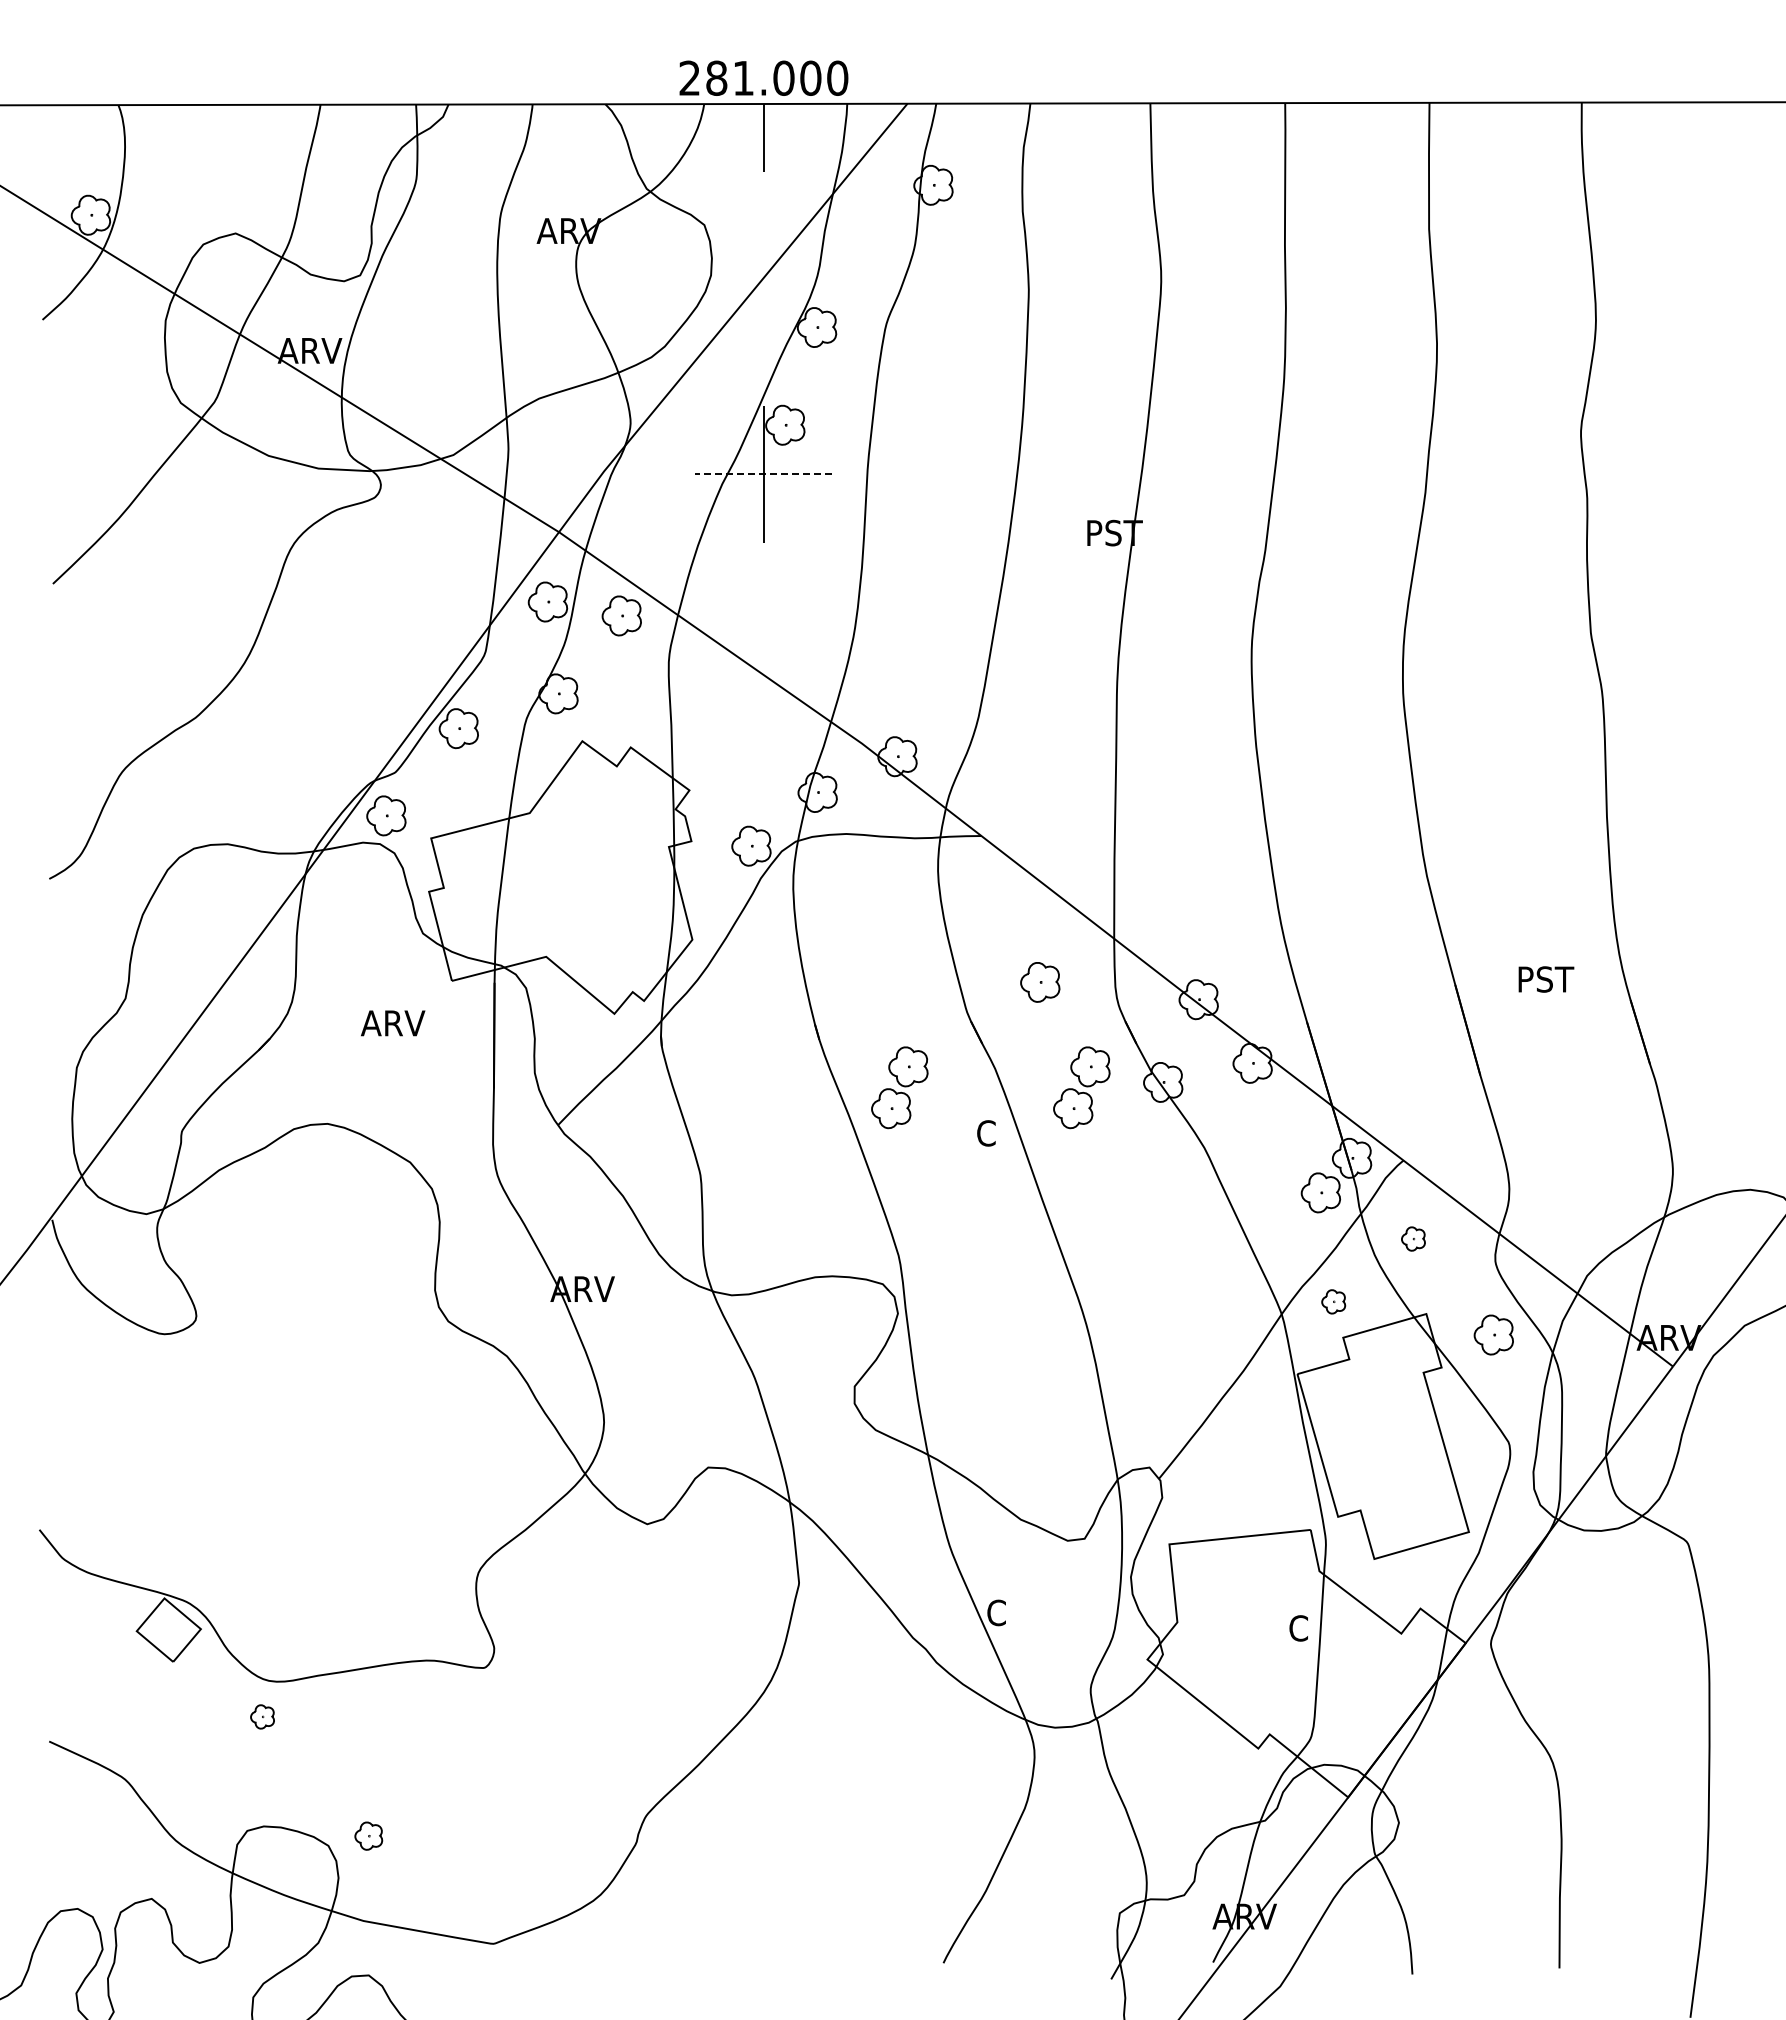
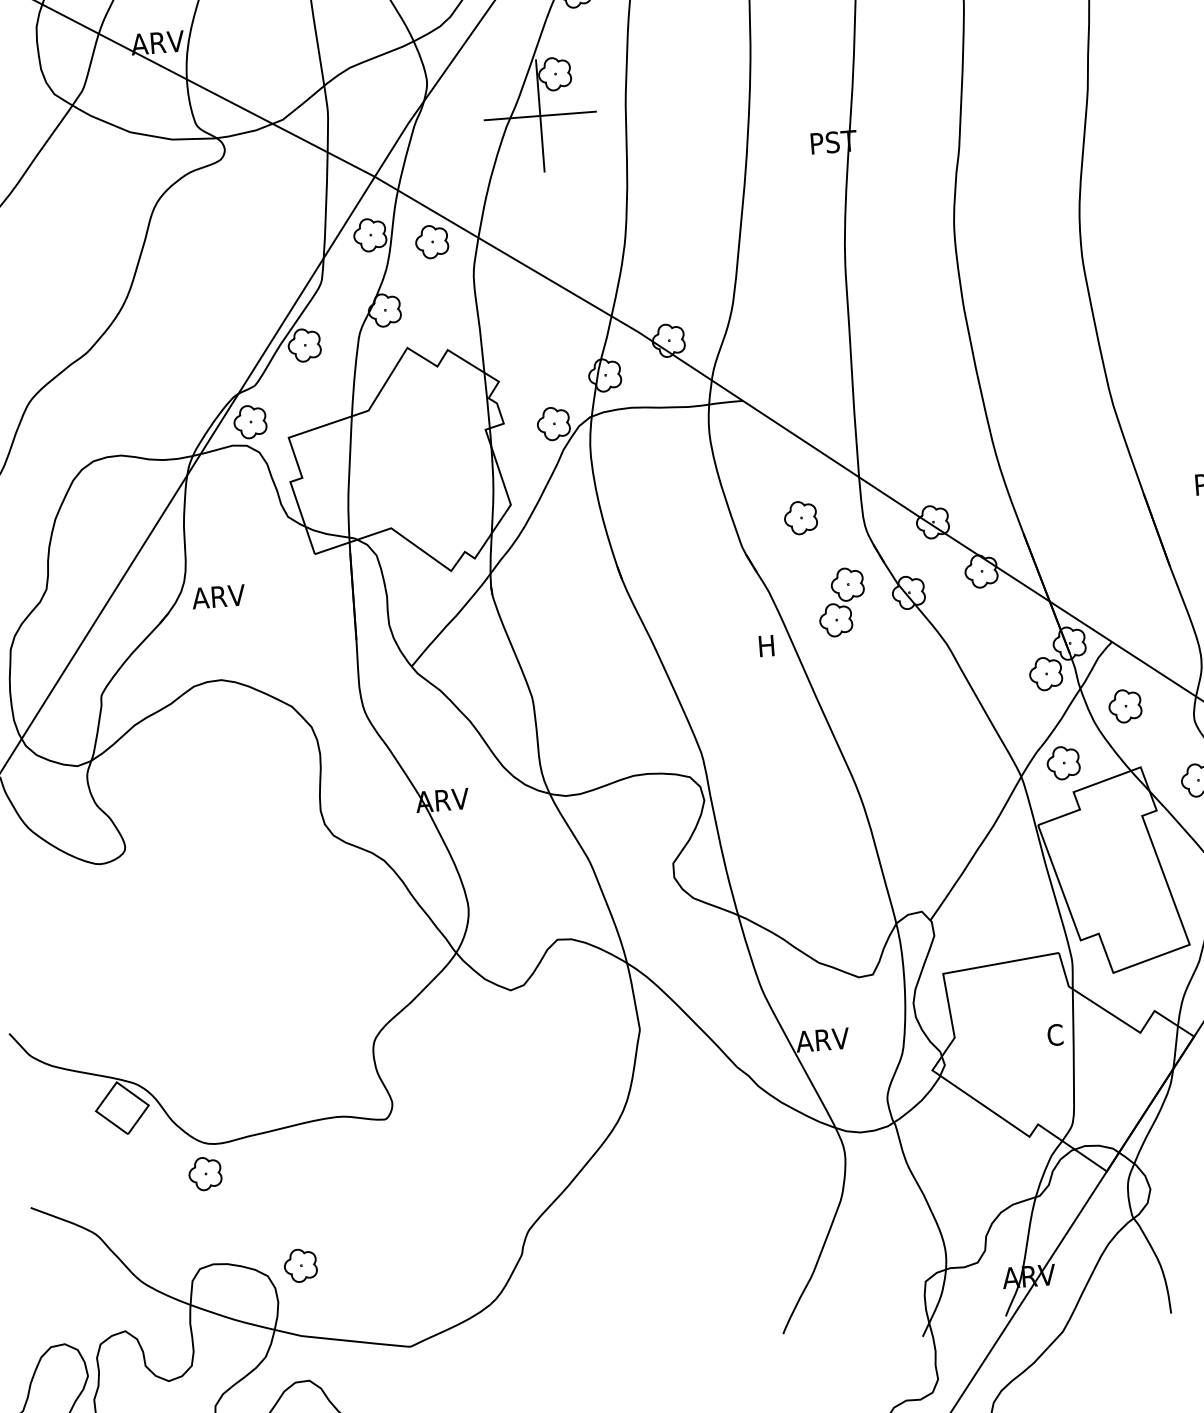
line: (763, 474) -> (540, 116), dashed -> solid
text: (393, 1023) -> (219, 596), moved
part: (899, 1087) -> (691, 613), removed
text: (986, 1133) -> (766, 646), C -> H
part: (1413, 1238) -> (1125, 705), size x1.67
part: (1333, 1301) -> (1063, 762), size x1.67
text: (1018, 1612) -> (822, 1039), C -> ARV
part: (262, 1716) -> (205, 1173), size x1.67
part: (368, 1835) -> (300, 1265), size x1.43

